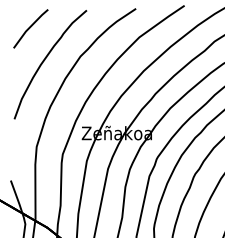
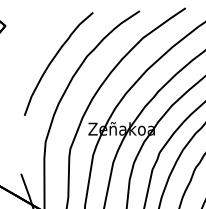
line: (30, 28) -> (39, 29), removed

